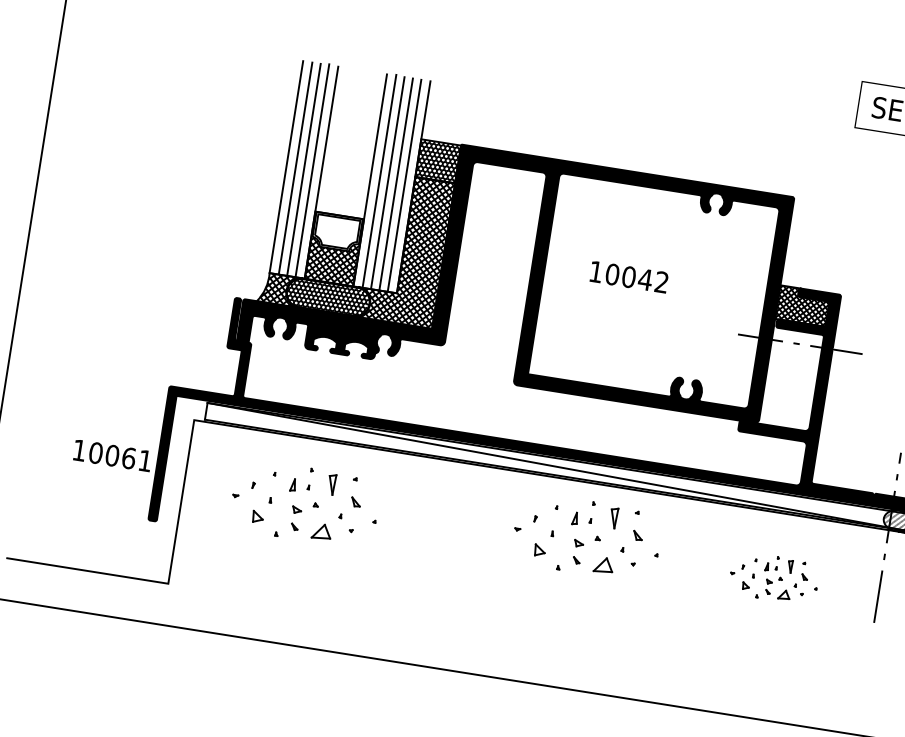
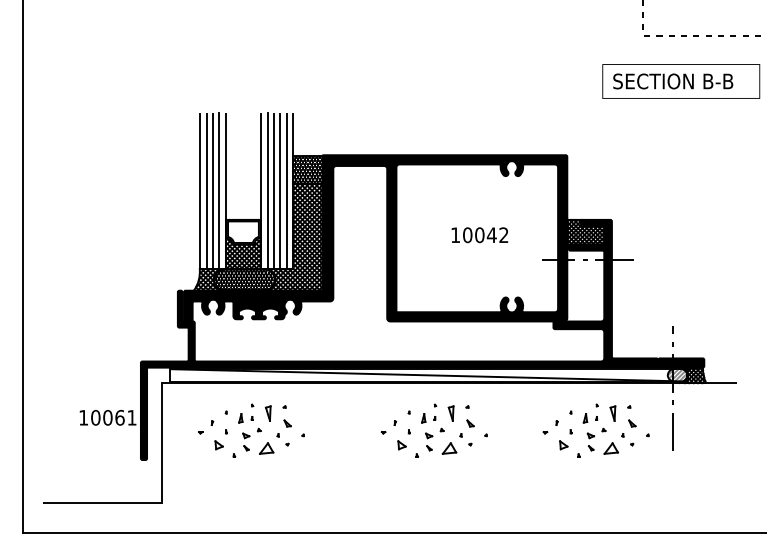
text: (628, 277) -> (479, 235), moved
part: (585, 537) -> (433, 430), moved
part: (773, 578) -> (595, 430), size x1.67

